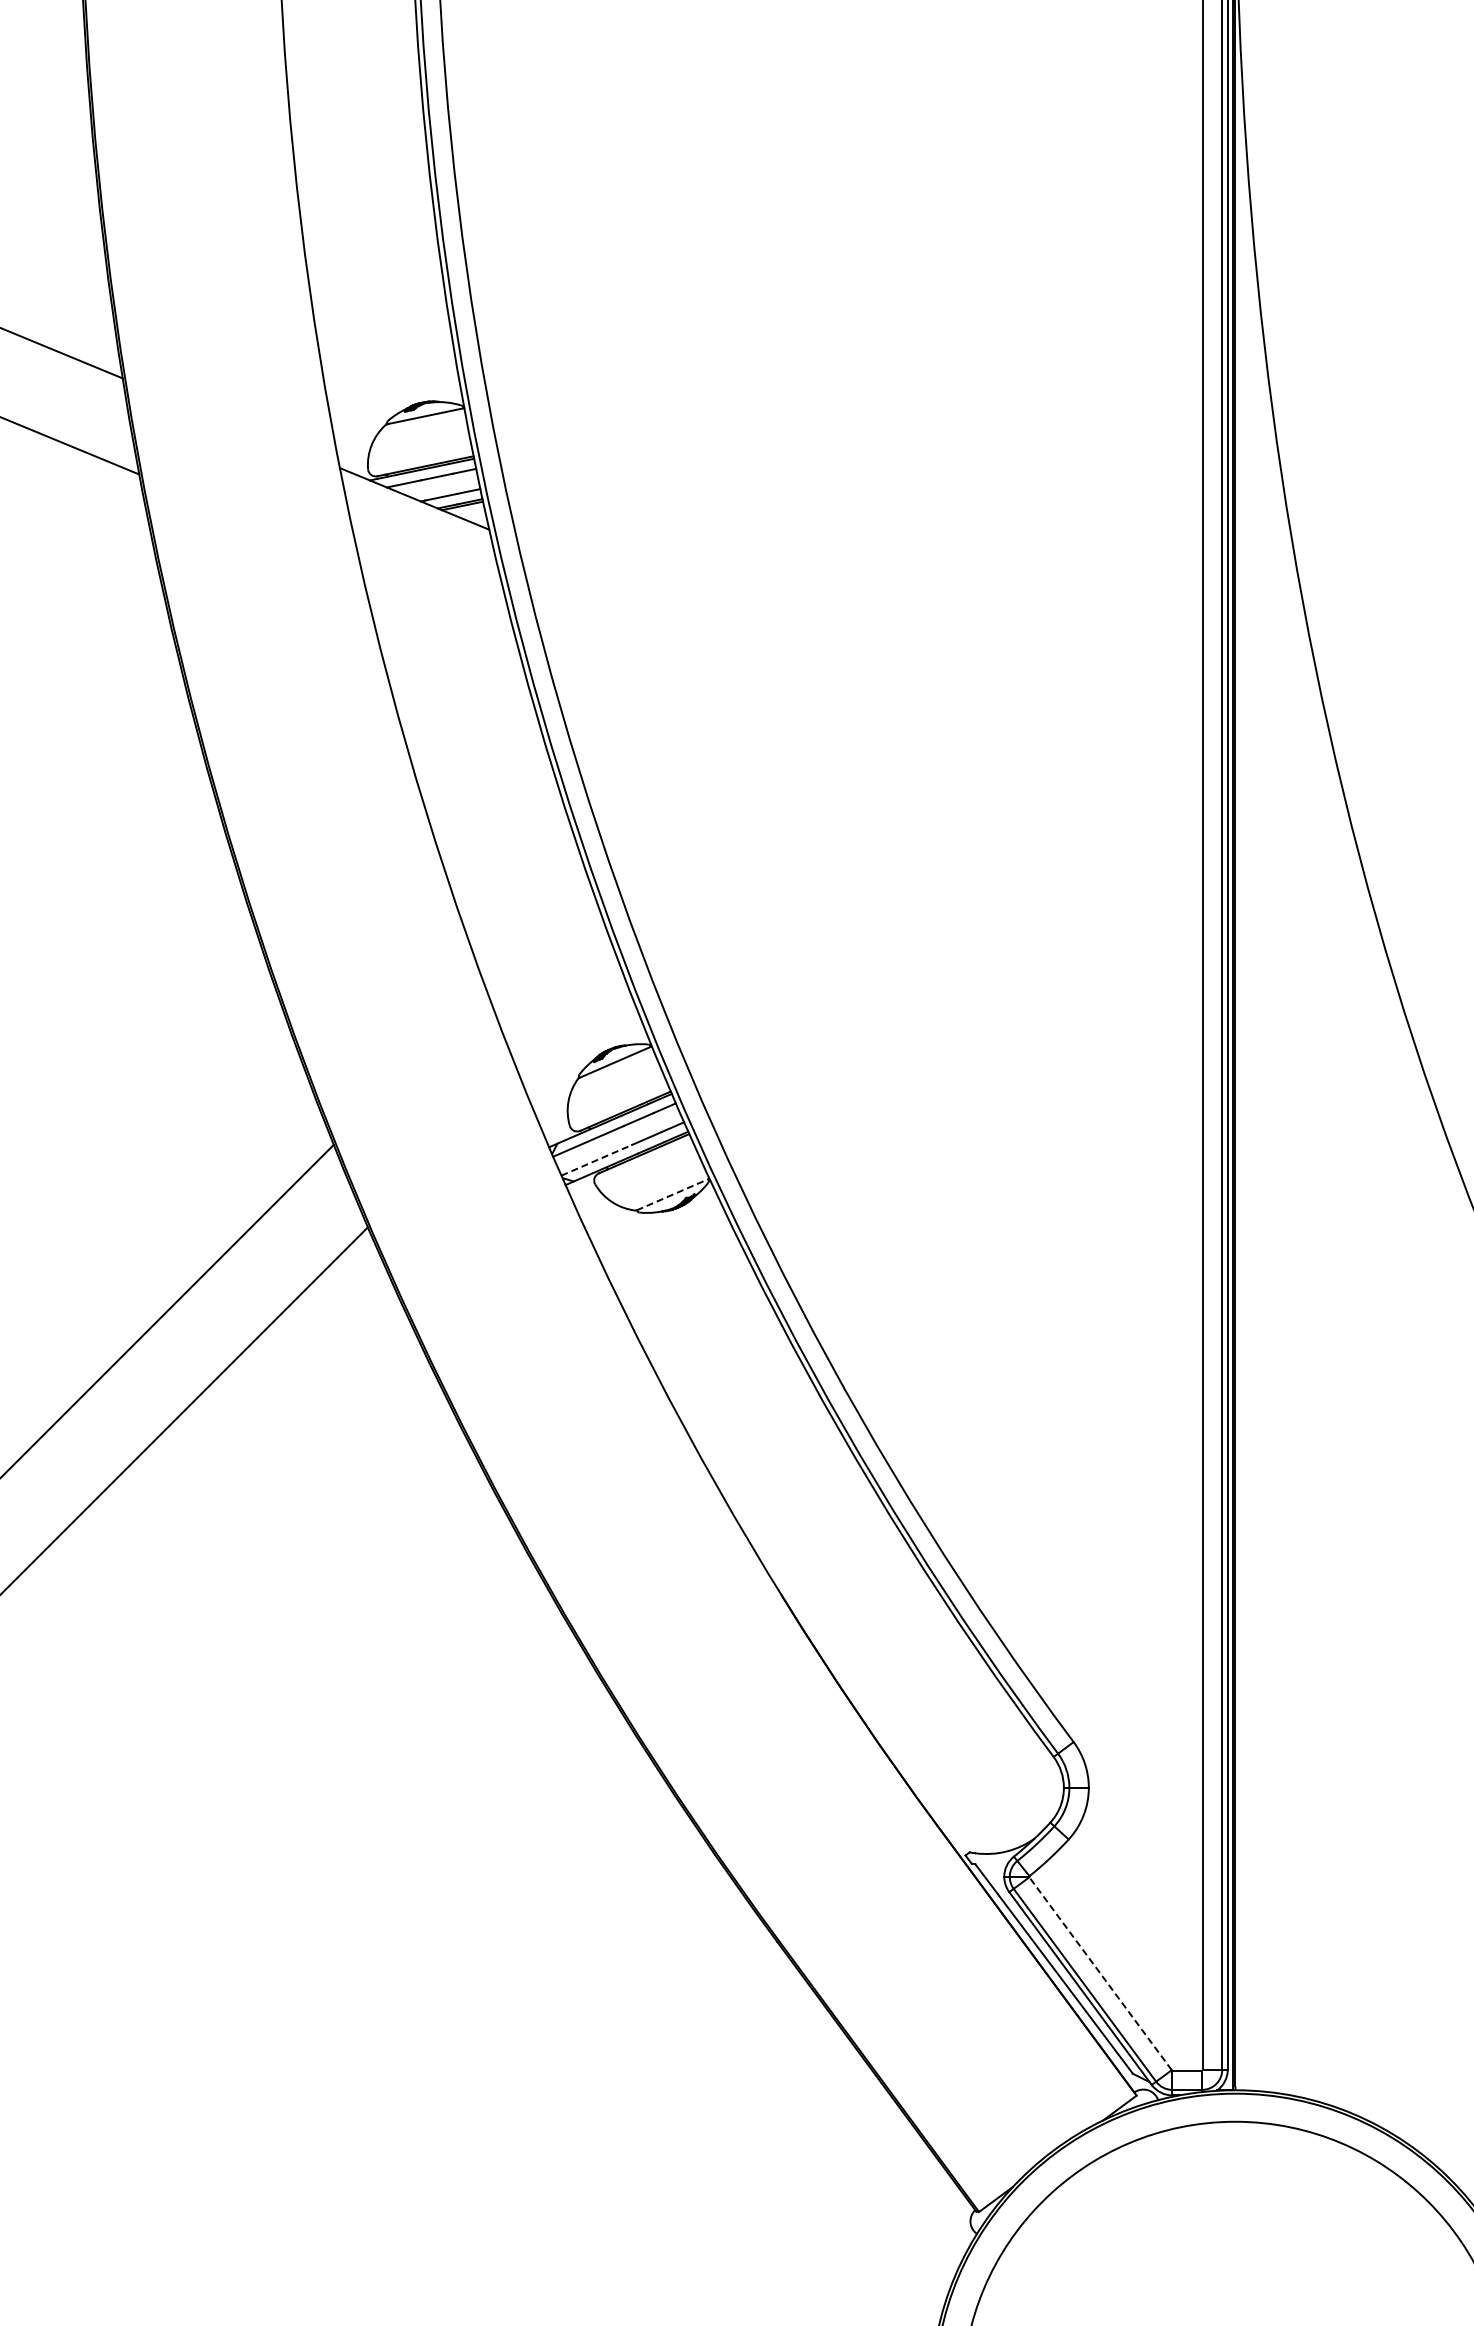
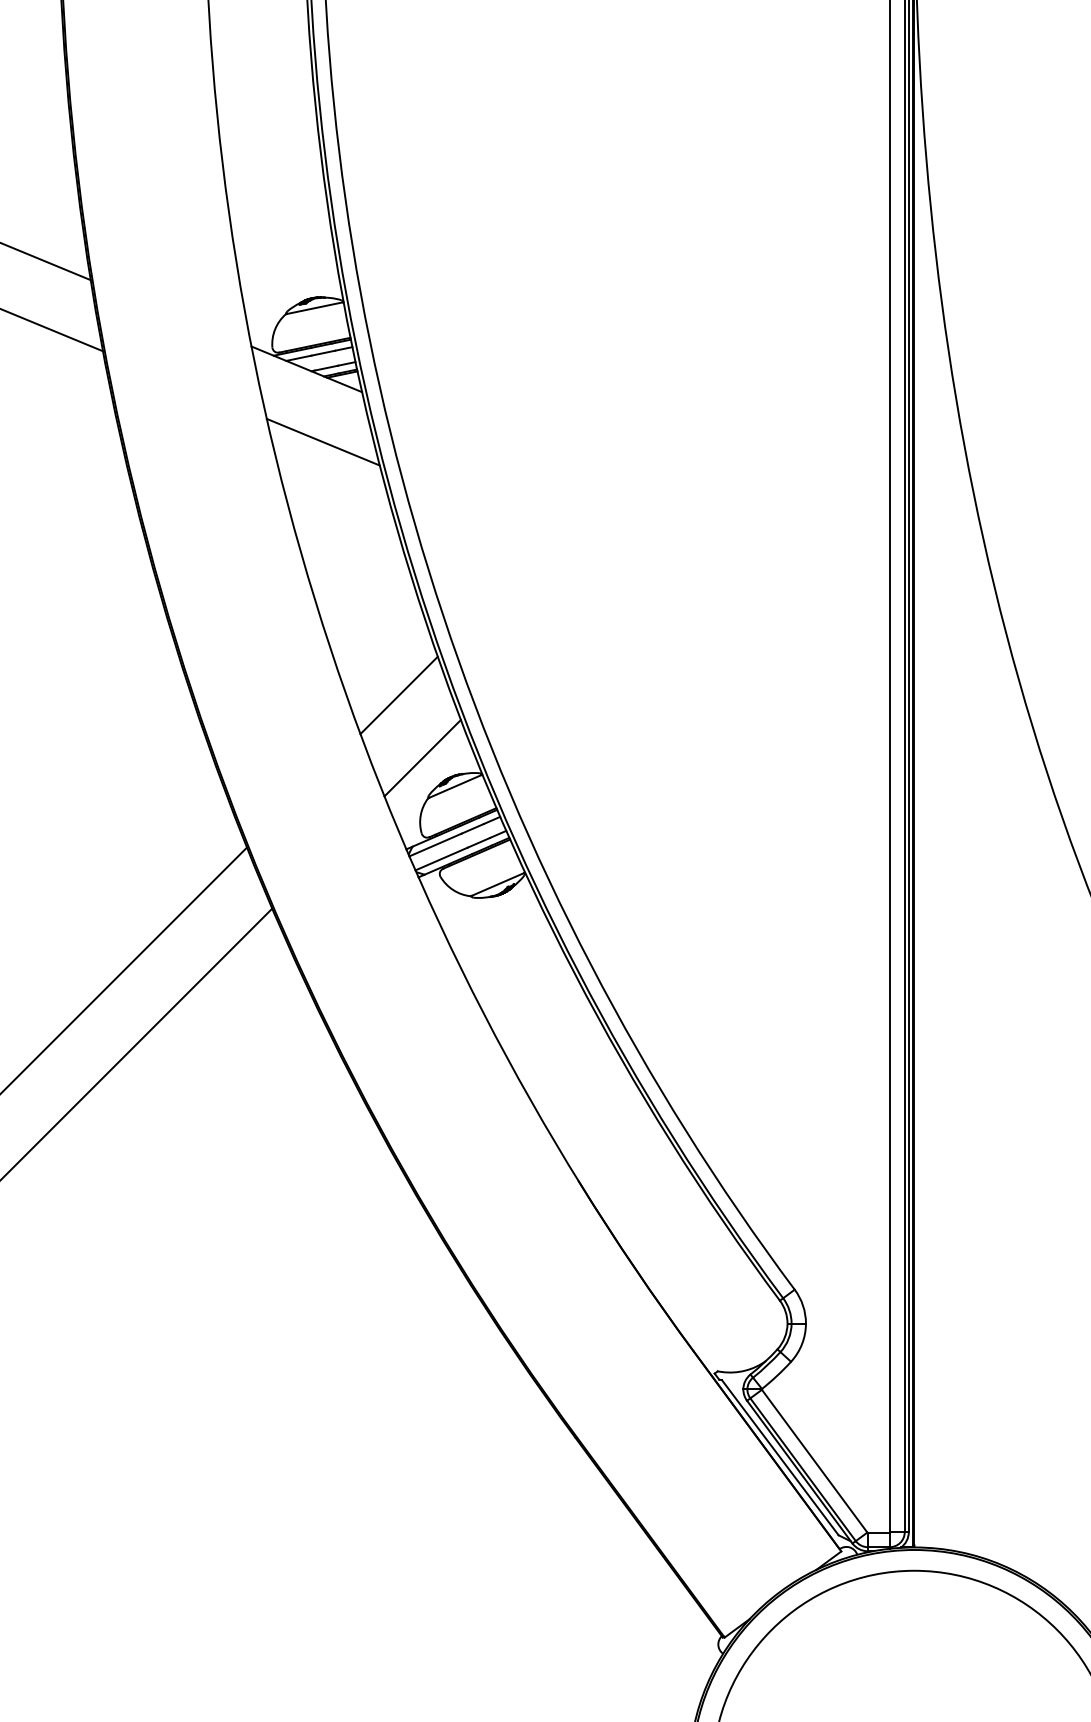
line: (436, 596) -> (323, 441), added
line: (539, 939) -> (399, 695), added
line: (570, 1023) -> (422, 757), added
line: (596, 1160) -> (441, 859), dashed -> solid
line: (672, 1194) -> (497, 884), dashed -> solid
line: (1100, 1973) -> (814, 1461), dashed -> solid

